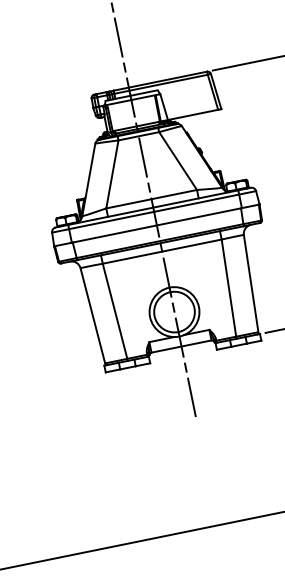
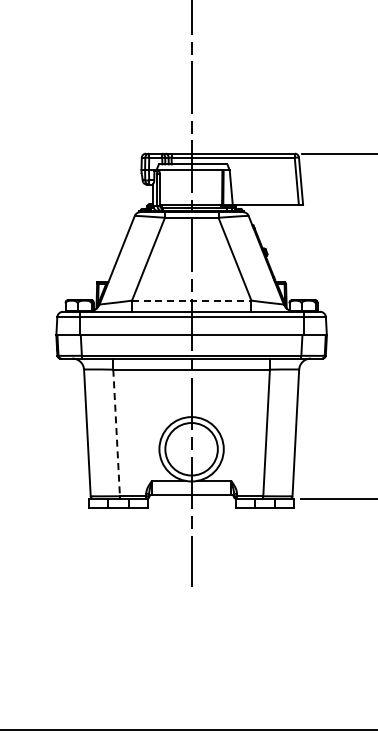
line: (151, 199) -> (191, 300), solid -> dashed
line: (115, 311) -> (116, 433), solid -> dashed

